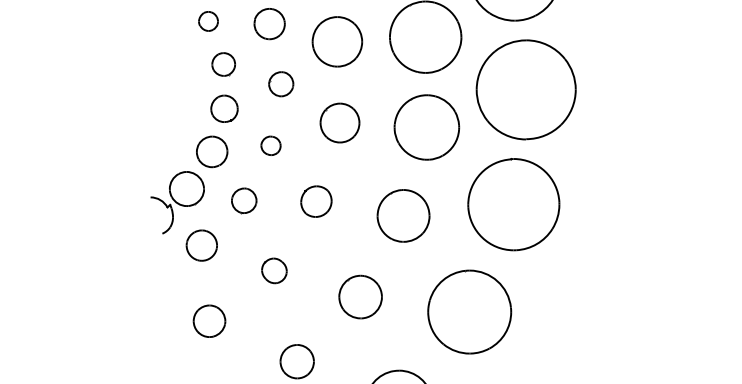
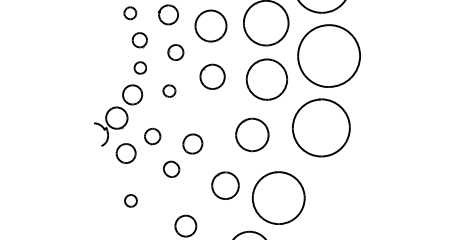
part: (224, 108) -> (140, 67), size x0.7
part: (243, 200) -> (152, 136), moved
part: (315, 200) -> (192, 143), moved
part: (469, 311) -> (278, 197), moved
part: (208, 320) -> (130, 200), size x0.6

